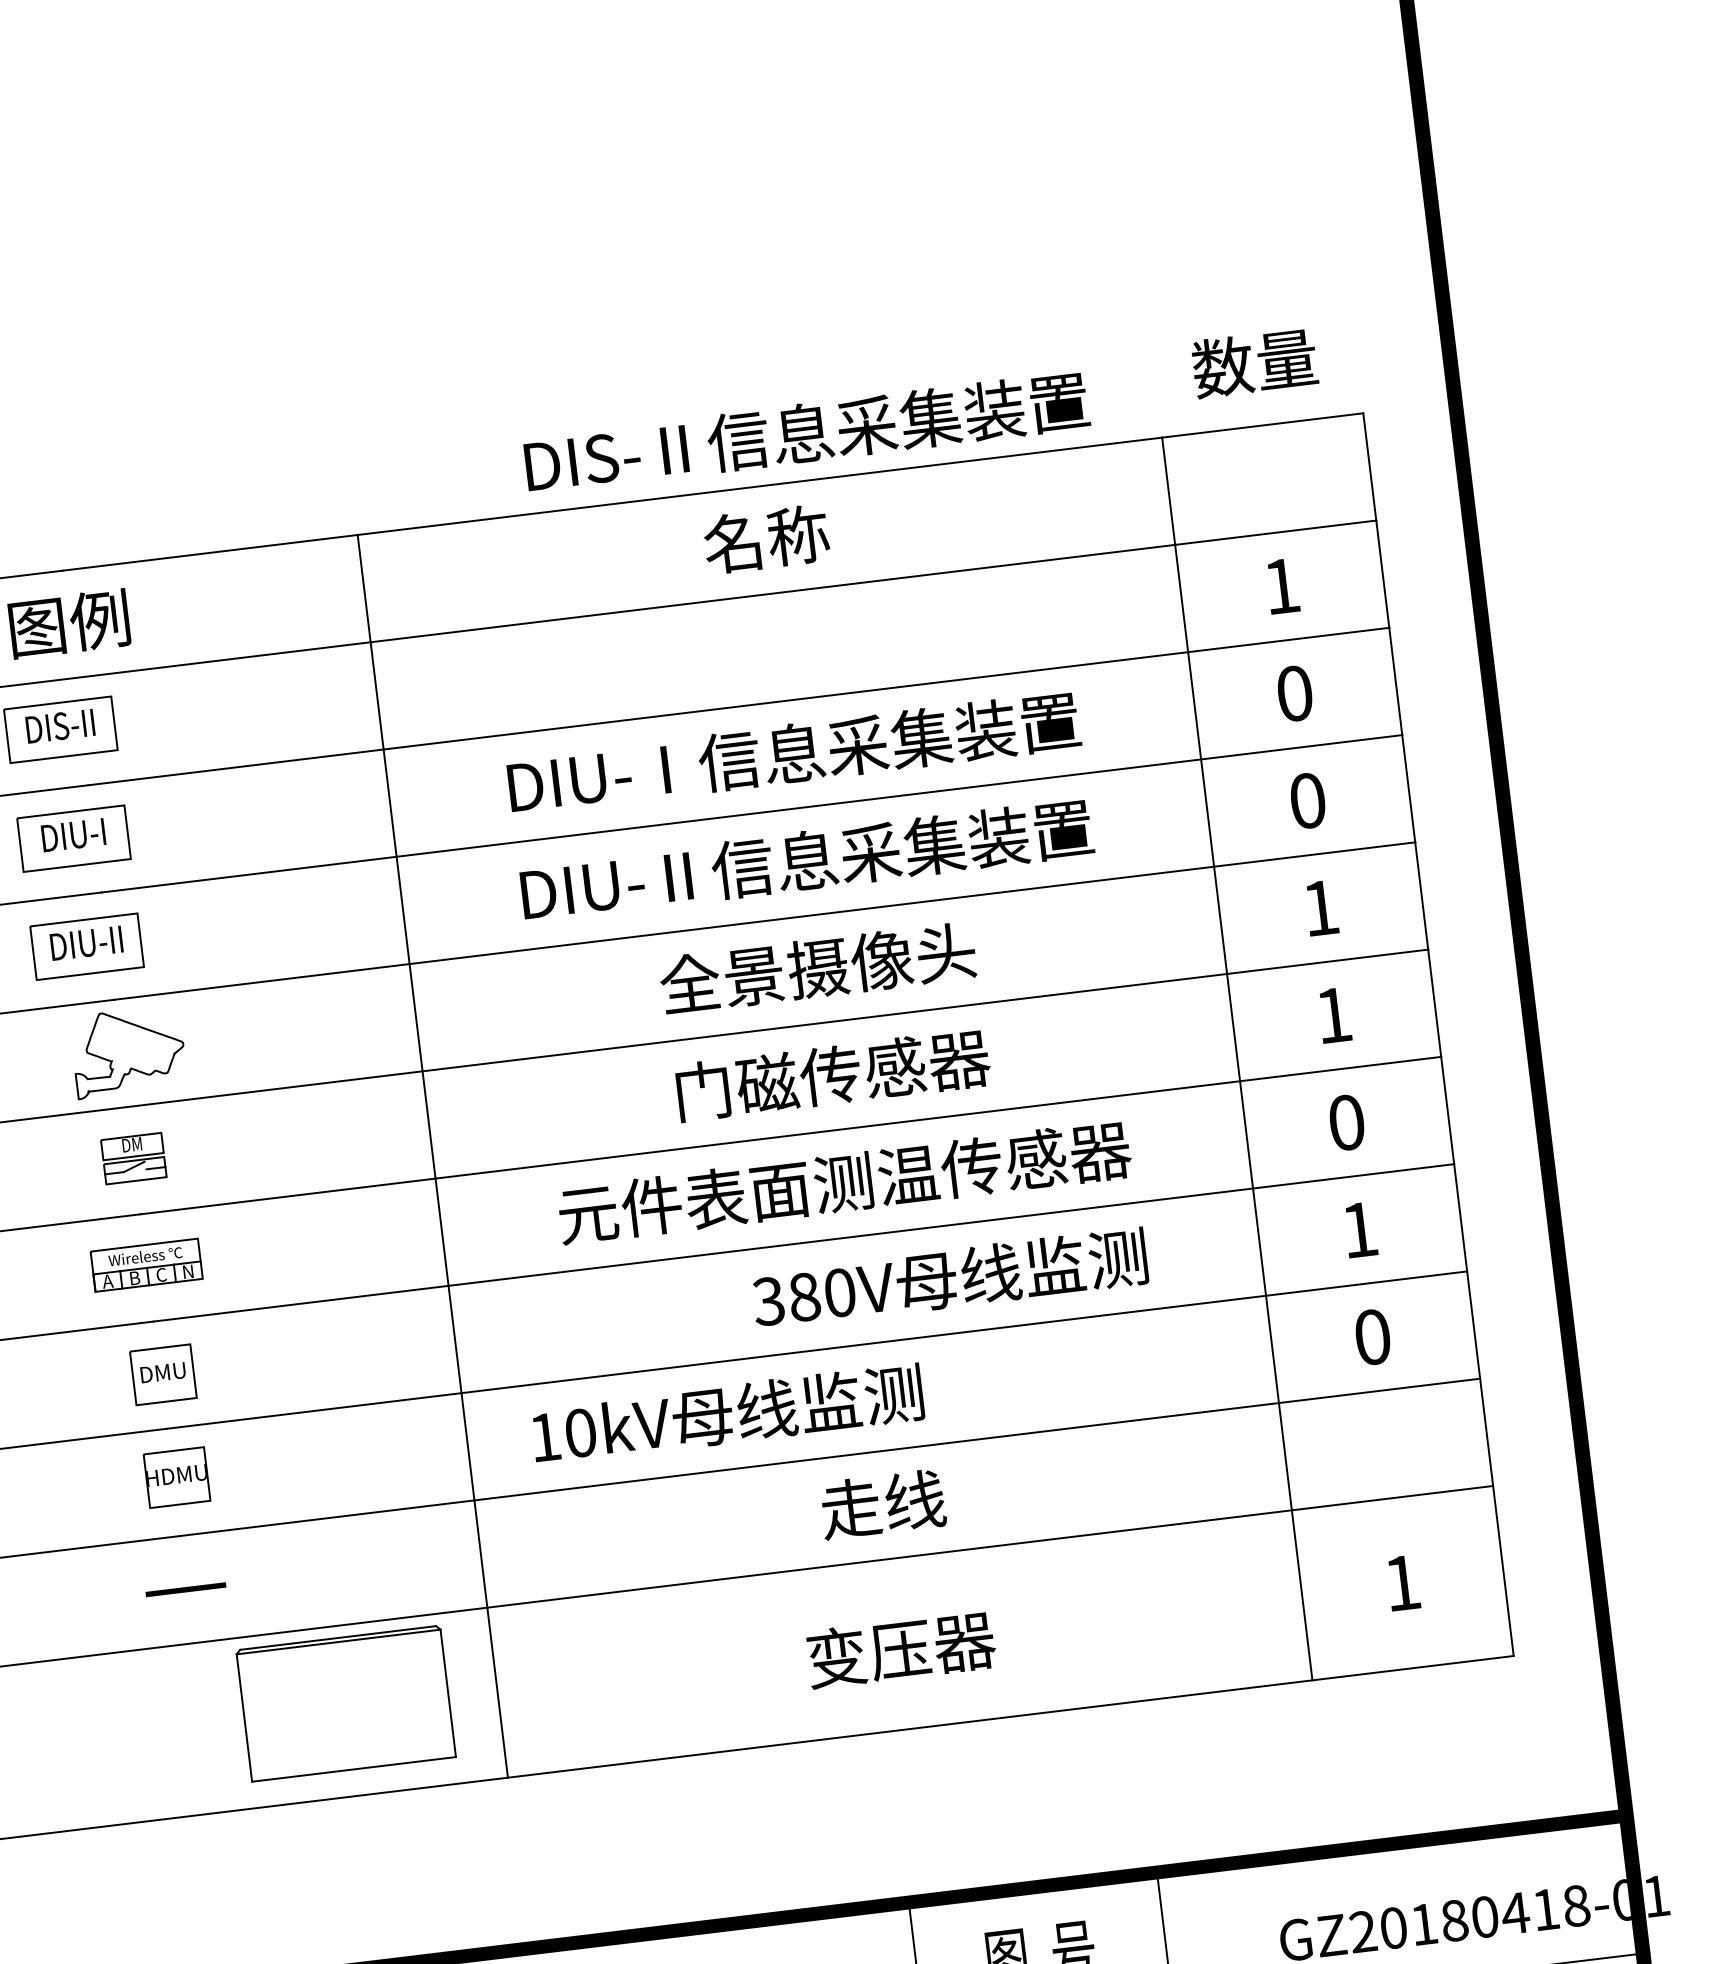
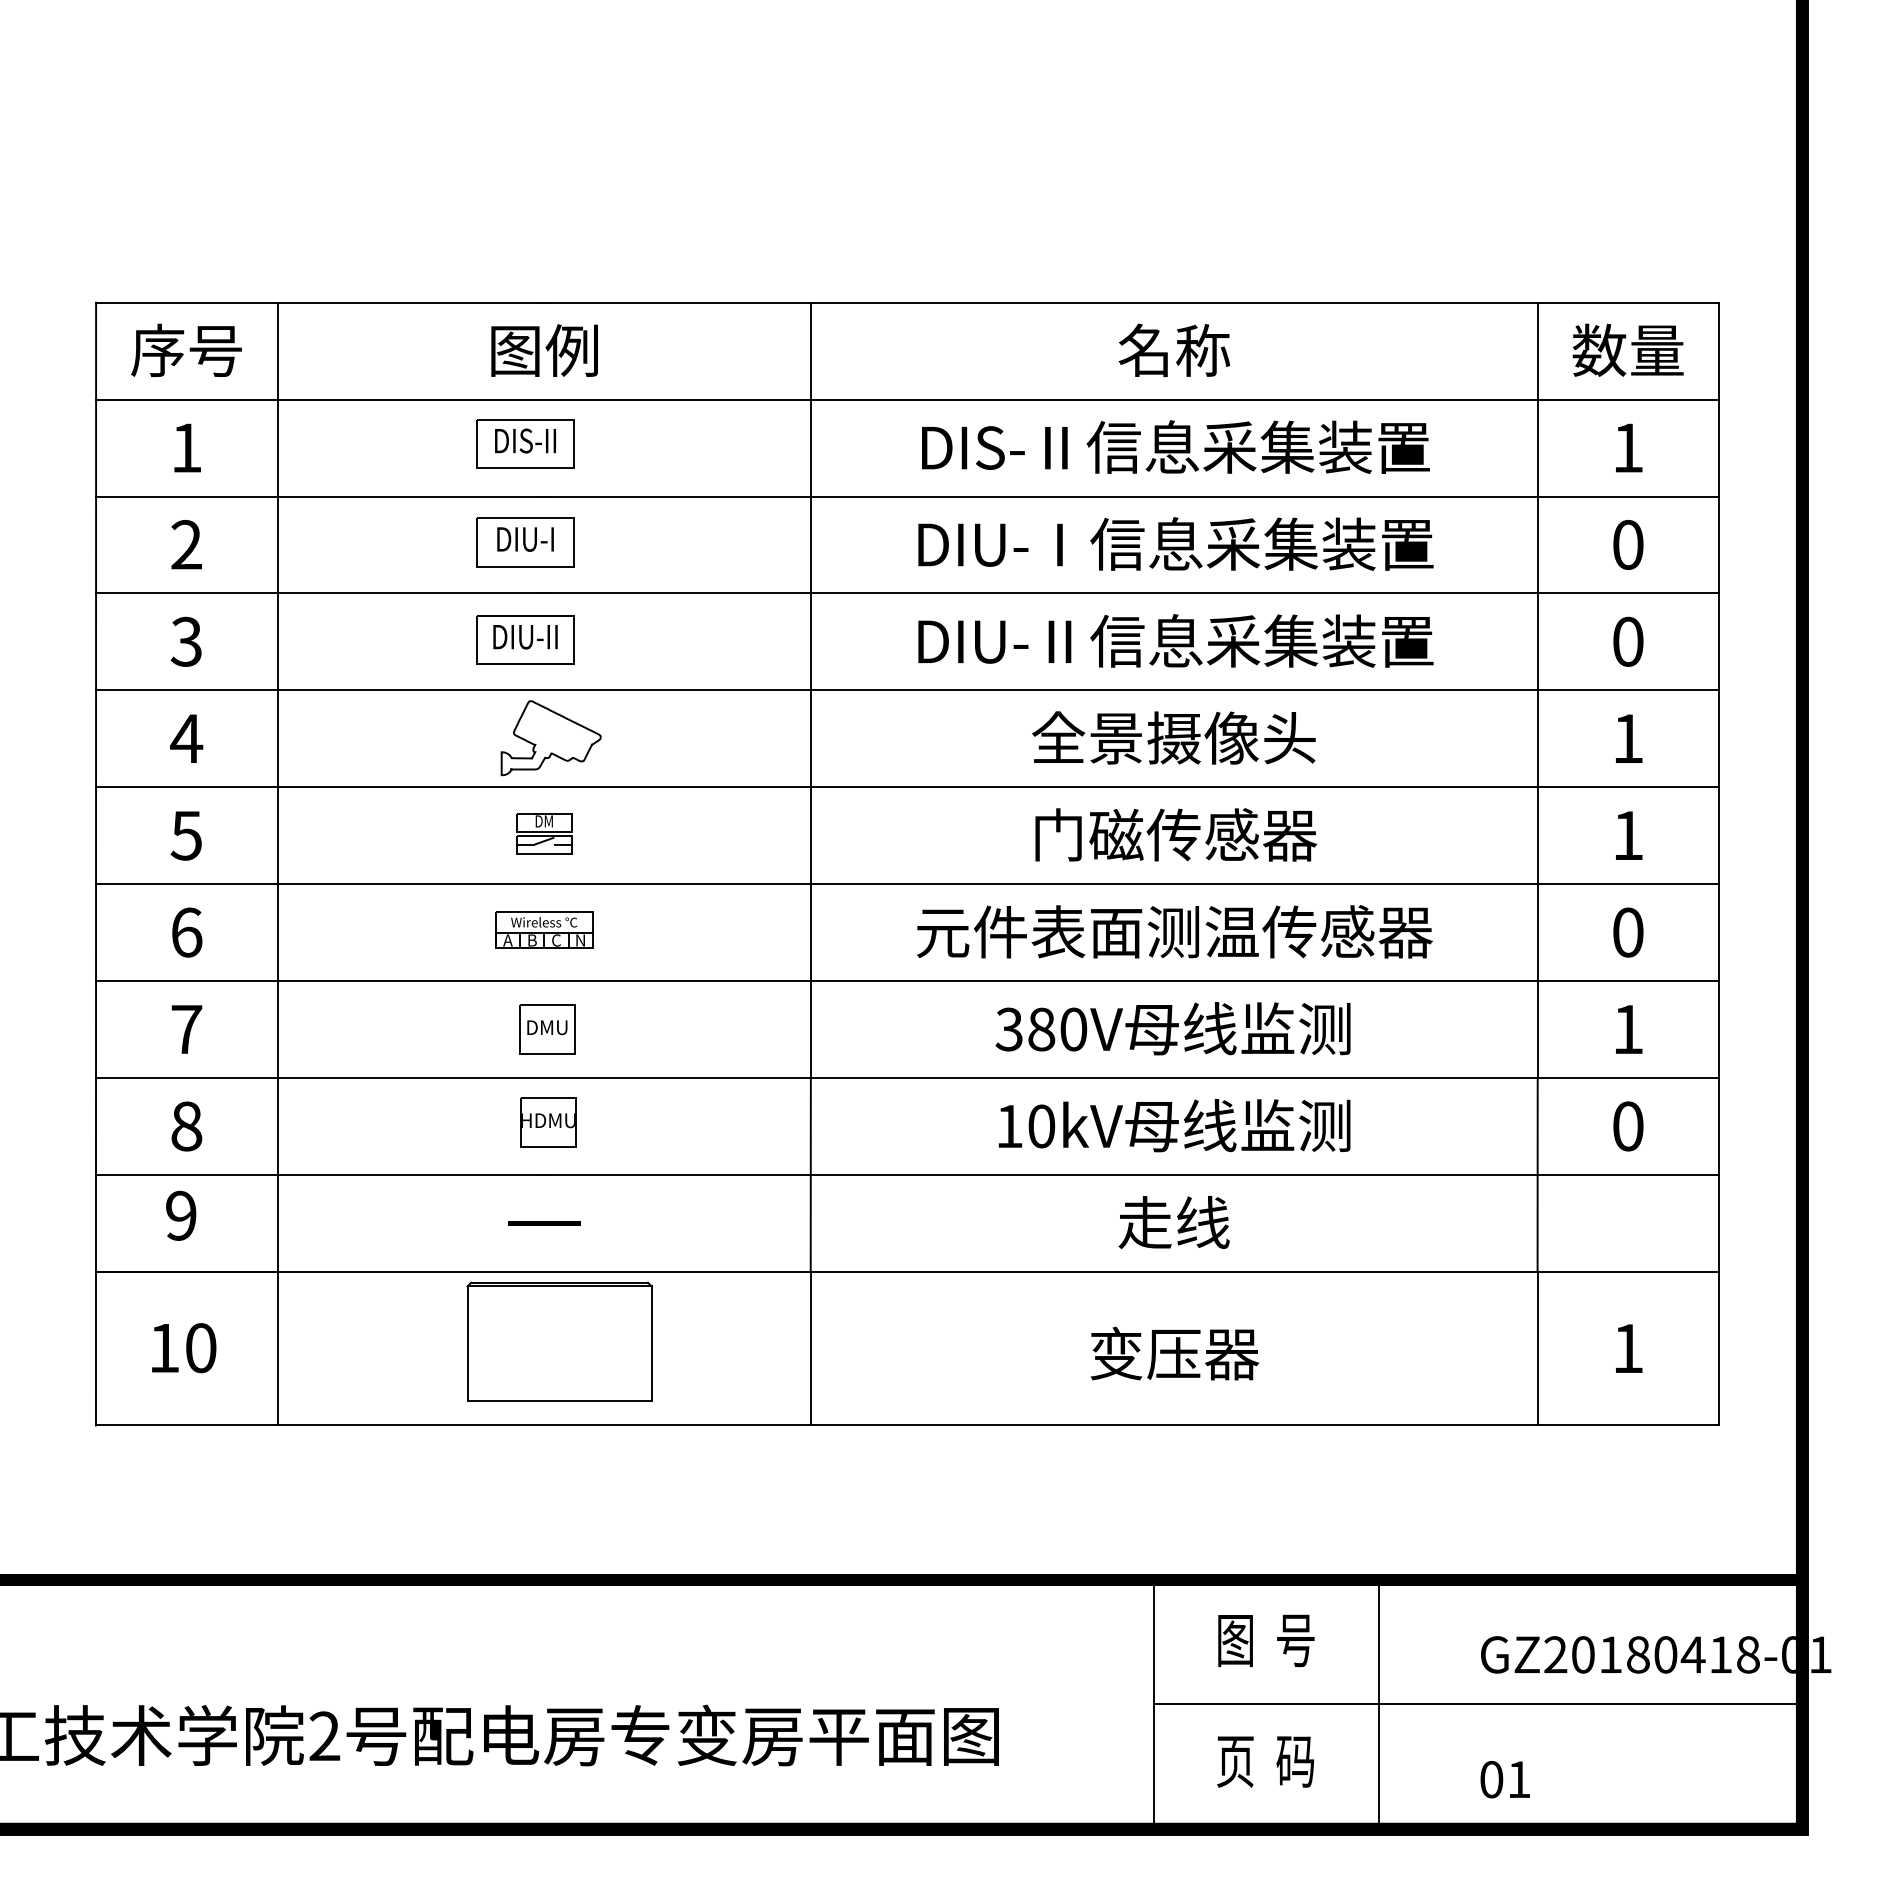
text: (1253, 362) -> (1627, 349), moved
text: (806, 432) -> (1175, 446), moved
text: (949, 1278) -> (1172, 1028), moved
text: (727, 1414) -> (1174, 1125), moved
part: (345, 1703) -> (559, 1341), moved

